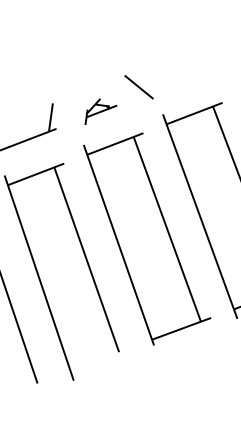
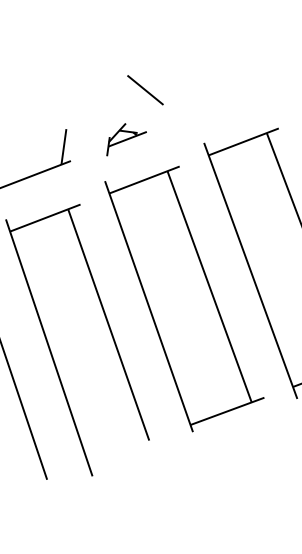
line: (138, 87) -> (144, 90), moved

